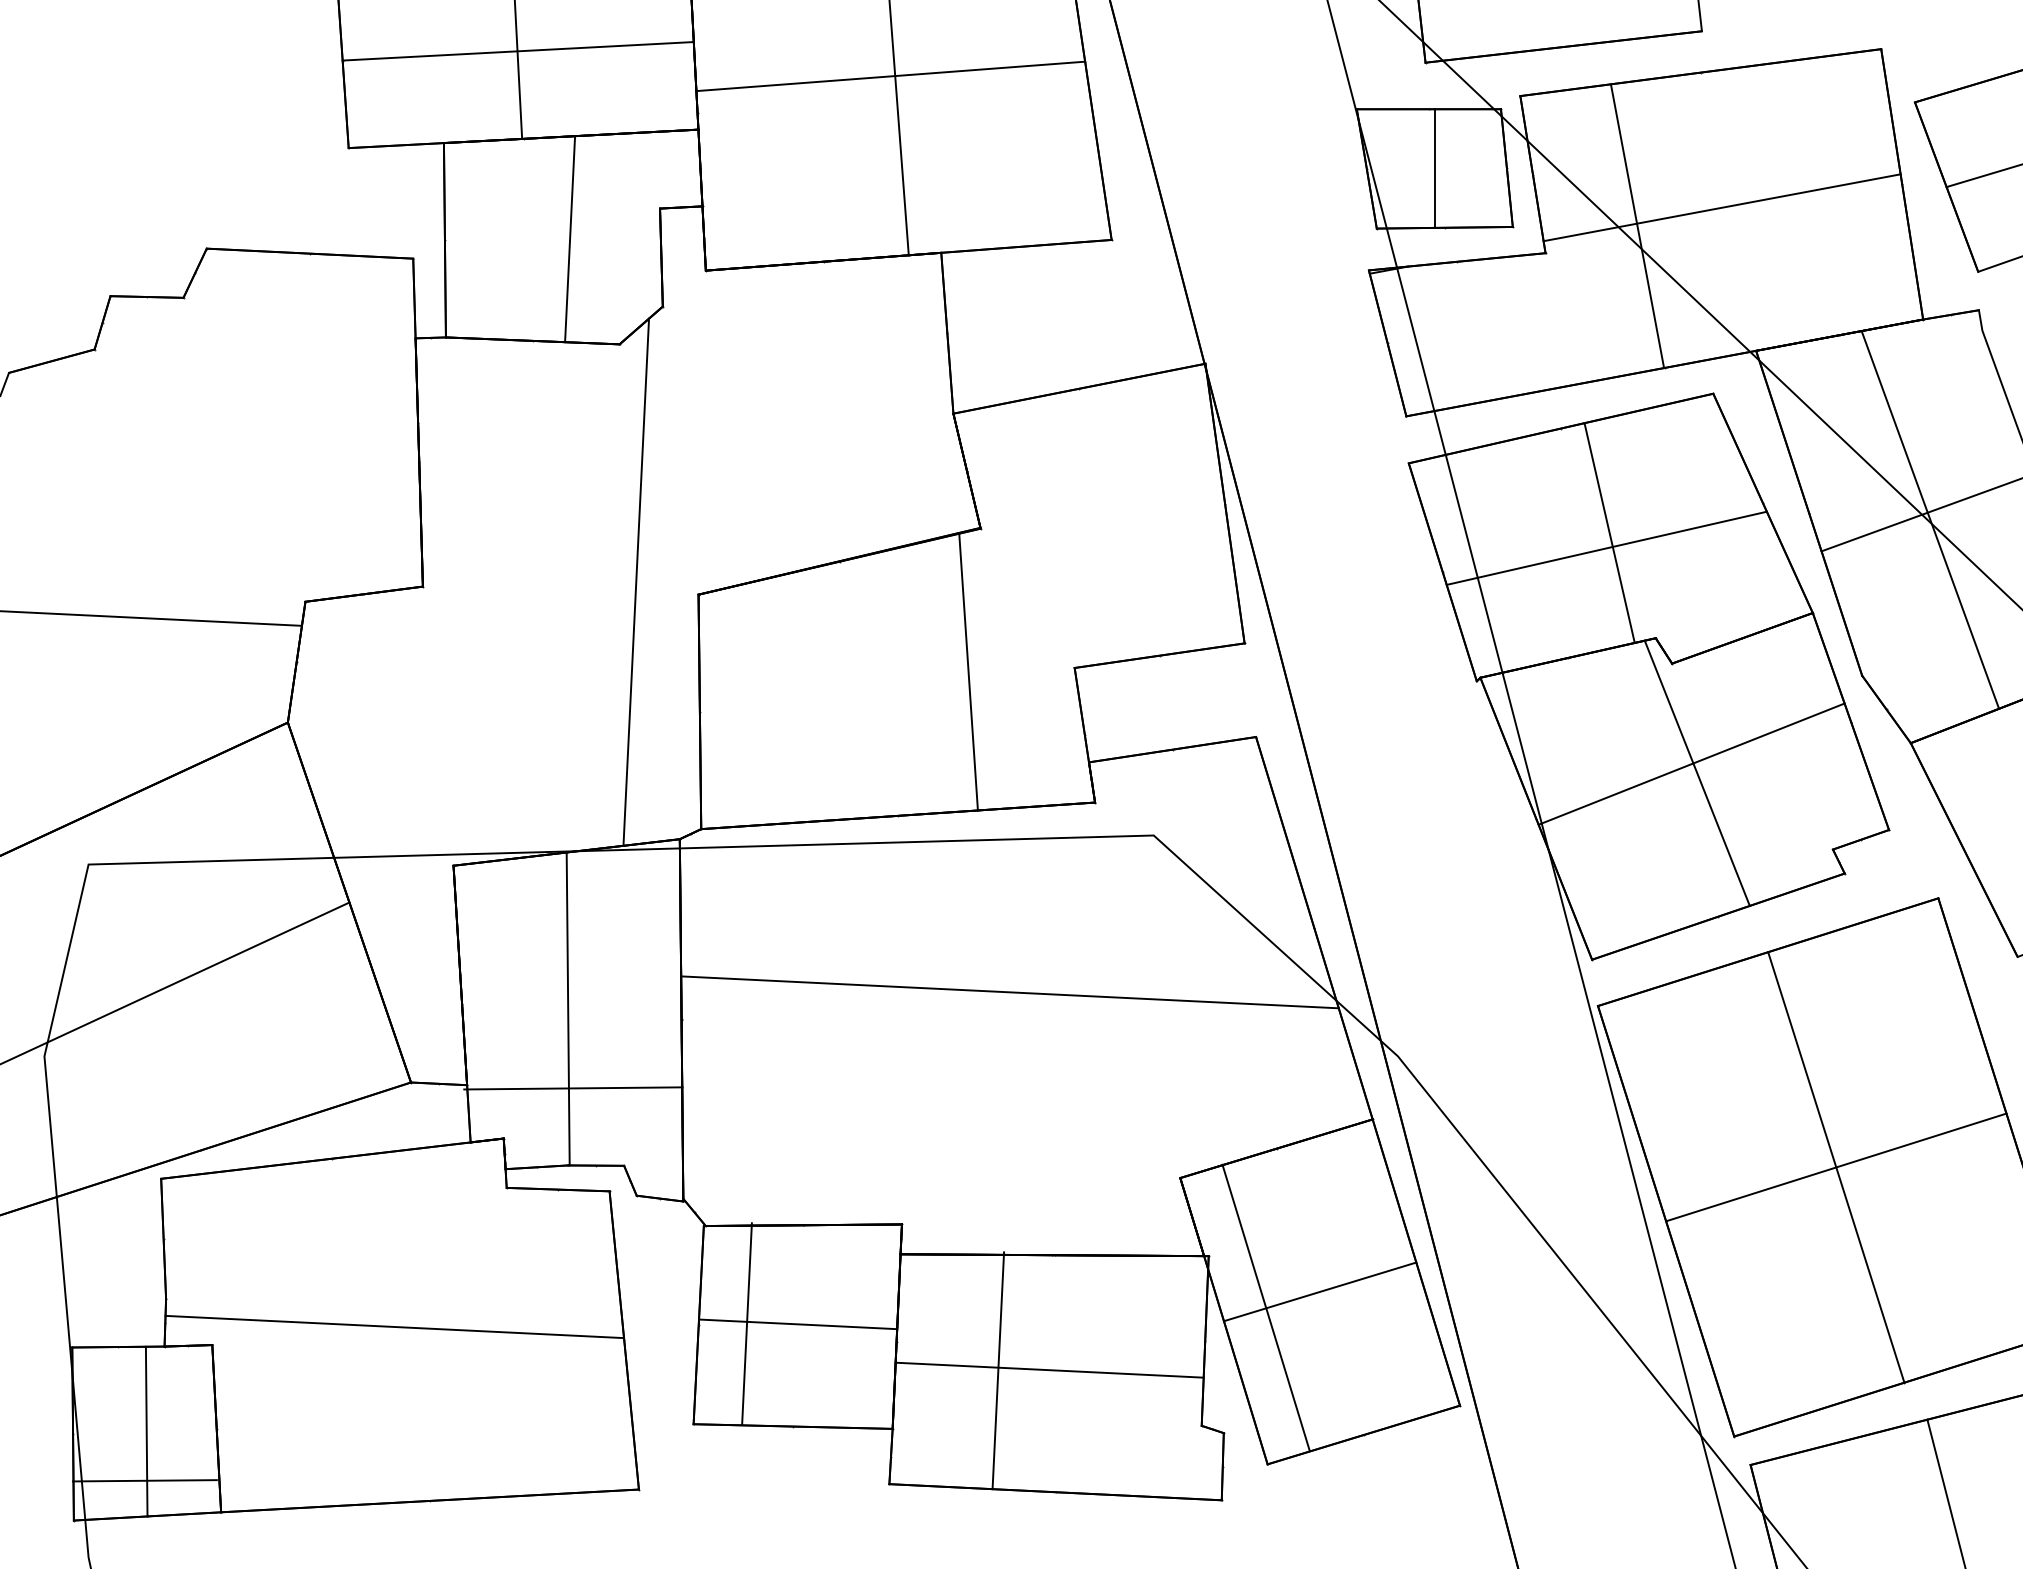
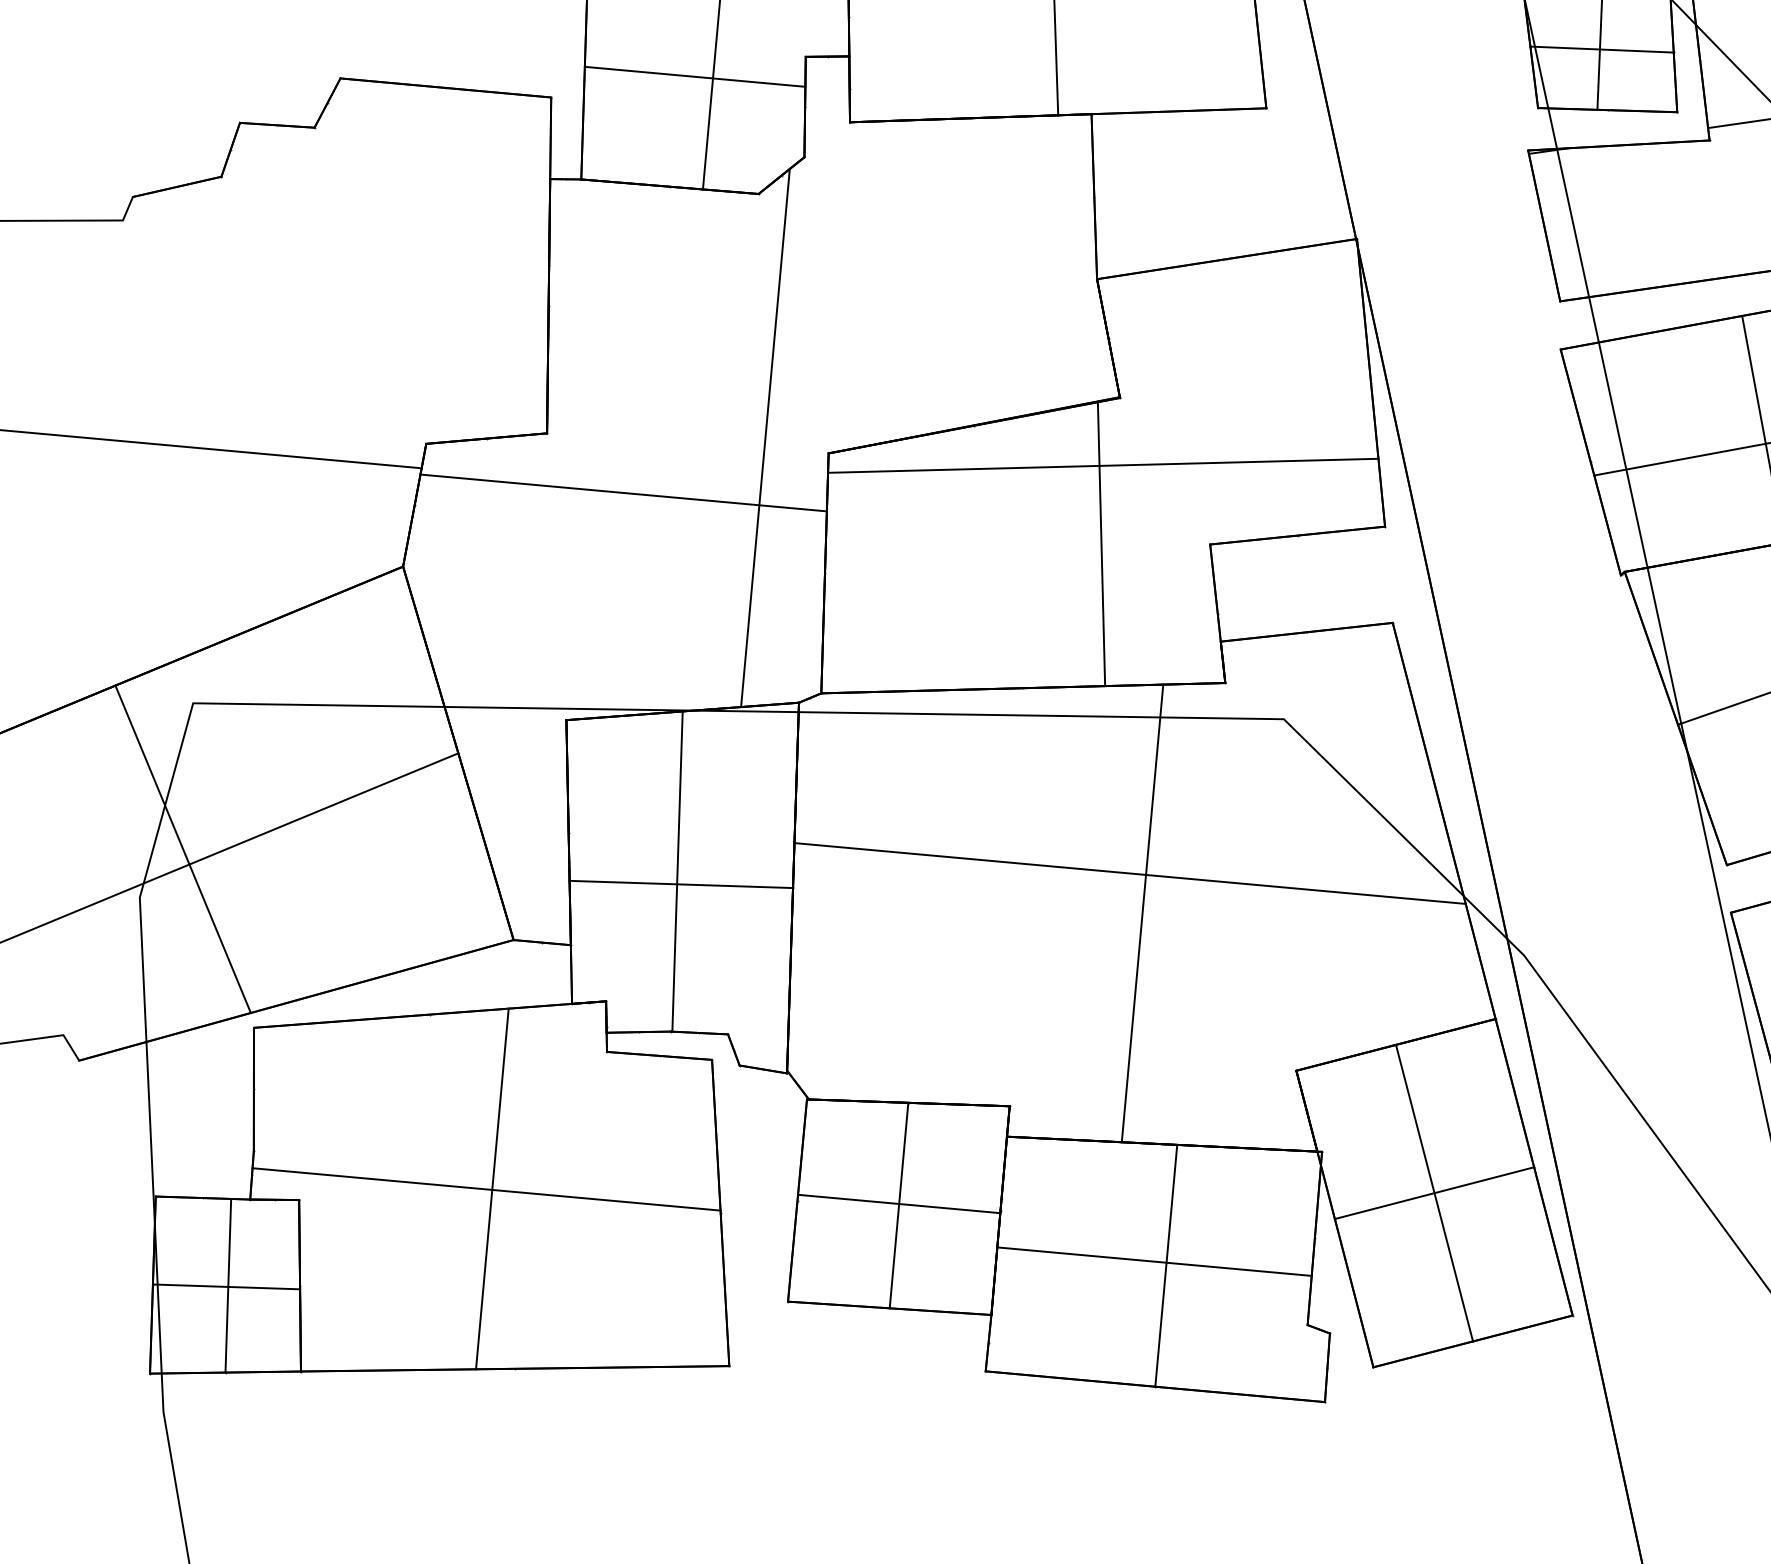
line: (1436, 168) -> (1601, 49), added
line: (552, 232) -> (694, 76), added
line: (966, 595) -> (1102, 465), added
line: (500, 641) -> (624, 492), added
line: (84, 1007) -> (182, 849), added
line: (1023, 1030) -> (1142, 913), added
line: (573, 1088) -> (681, 884), moved
line: (1265, 1307) -> (1433, 1192), moved
line: (746, 1323) -> (898, 1205), moved
line: (400, 1326) -> (492, 1189), added
line: (998, 1370) -> (1166, 1265), moved
line: (144, 1480) -> (226, 1286), moved

